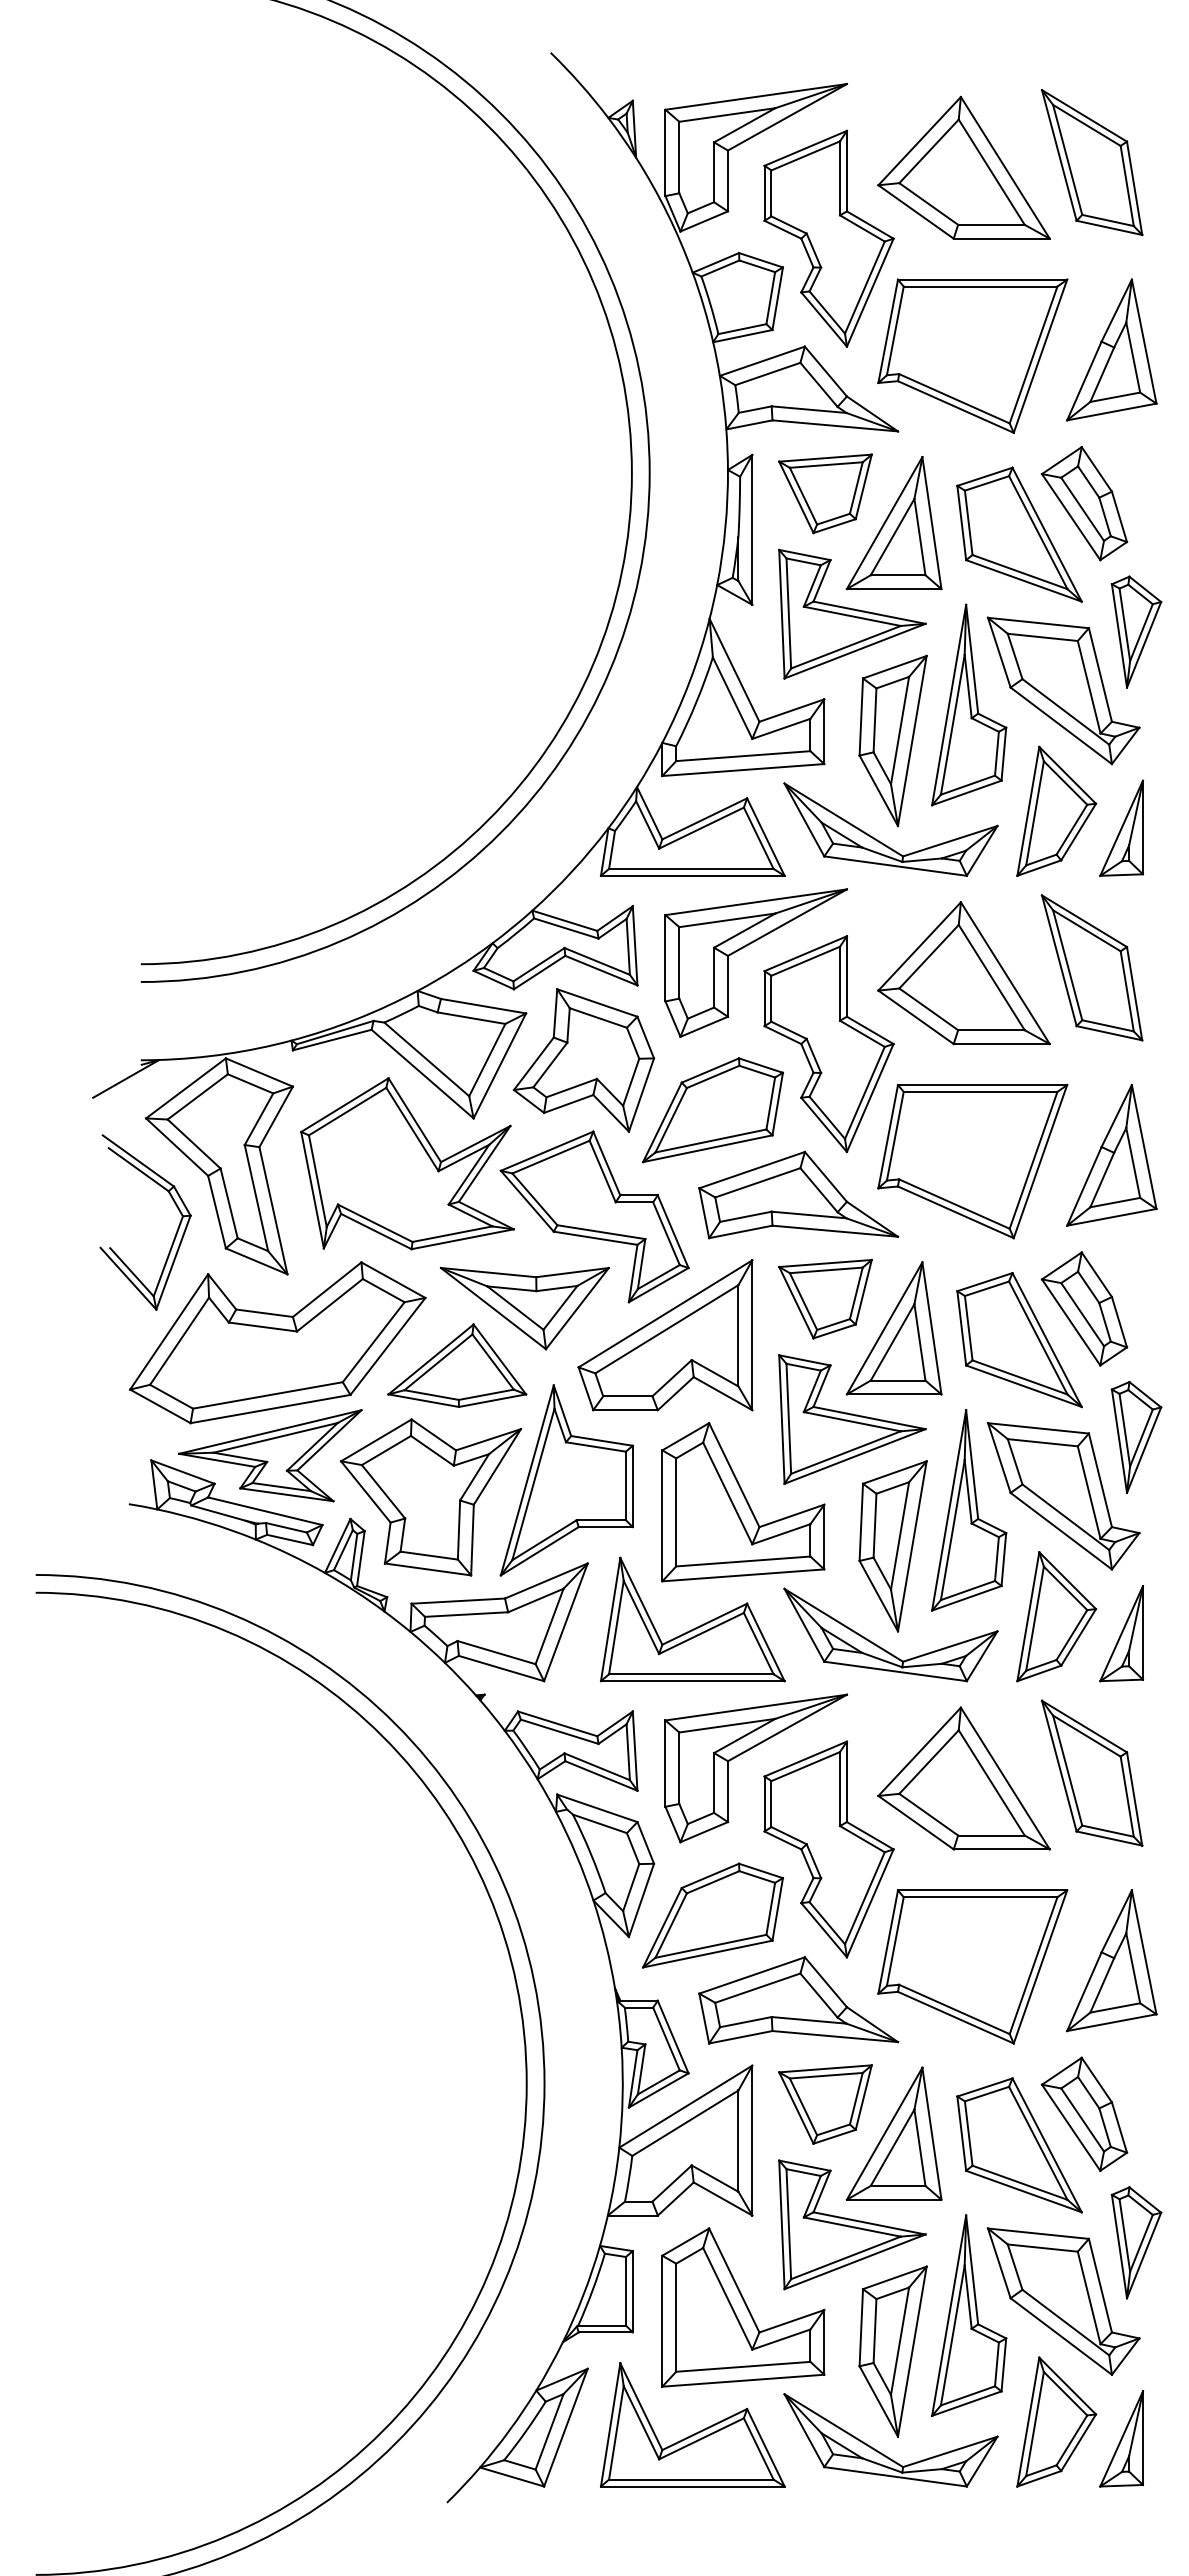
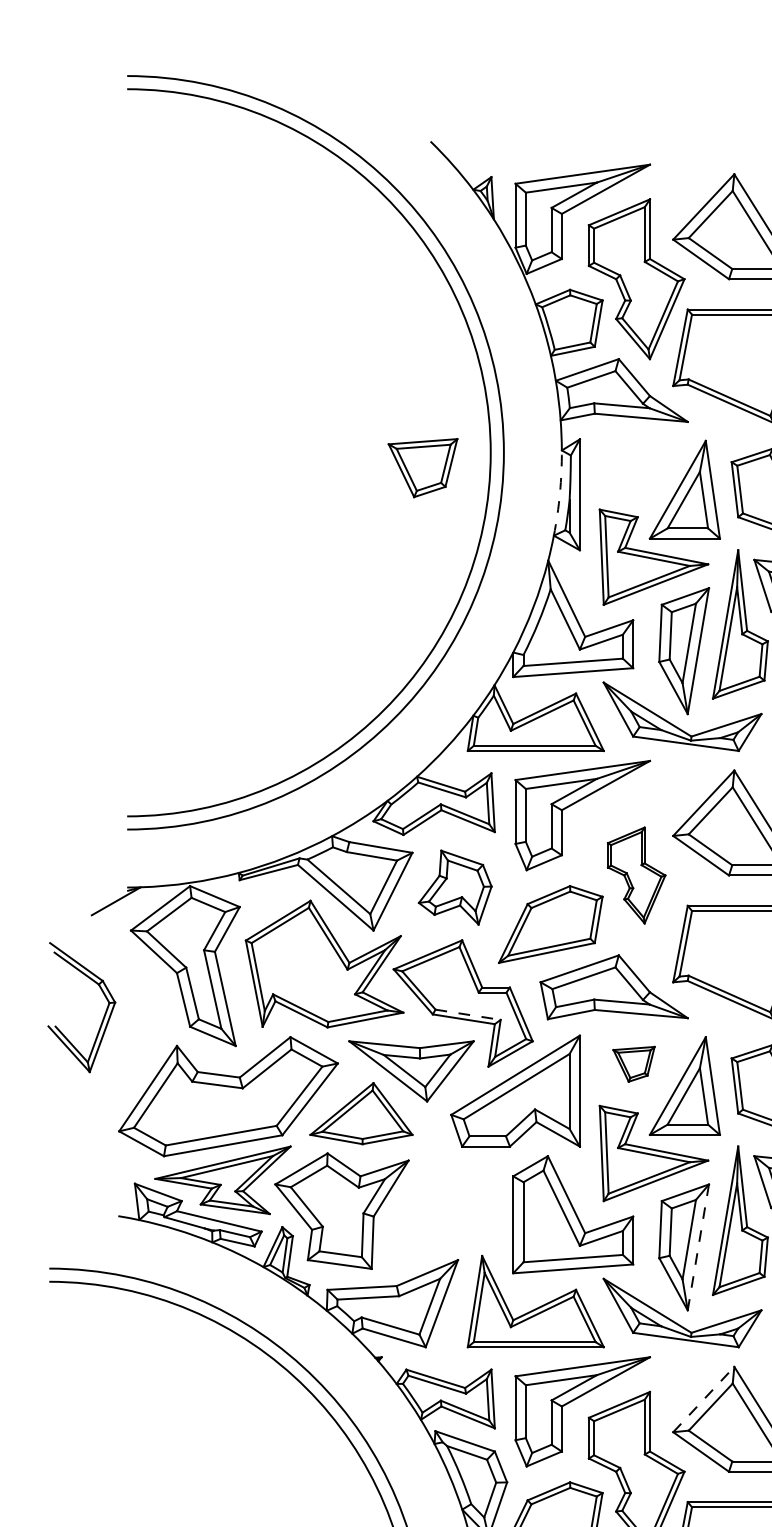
part: (825, 493) -> (423, 467), moved
arc: (725, 527) -> (560, 493), solid -> dashed
part: (828, 1043) -> (636, 875), size x0.6
part: (583, 1060) -> (454, 887), size x0.7
line: (601, 1232) -> (468, 1015), solid -> dashed
part: (175, 1233) -> (103, 1015), moved
part: (825, 1298) -> (634, 1063), size x0.6
part: (566, 1480) -> (442, 1198), removed
line: (912, 1546) -> (698, 1247), solid -> dashed
line: (920, 1751) -> (704, 1399), solid -> dashed

